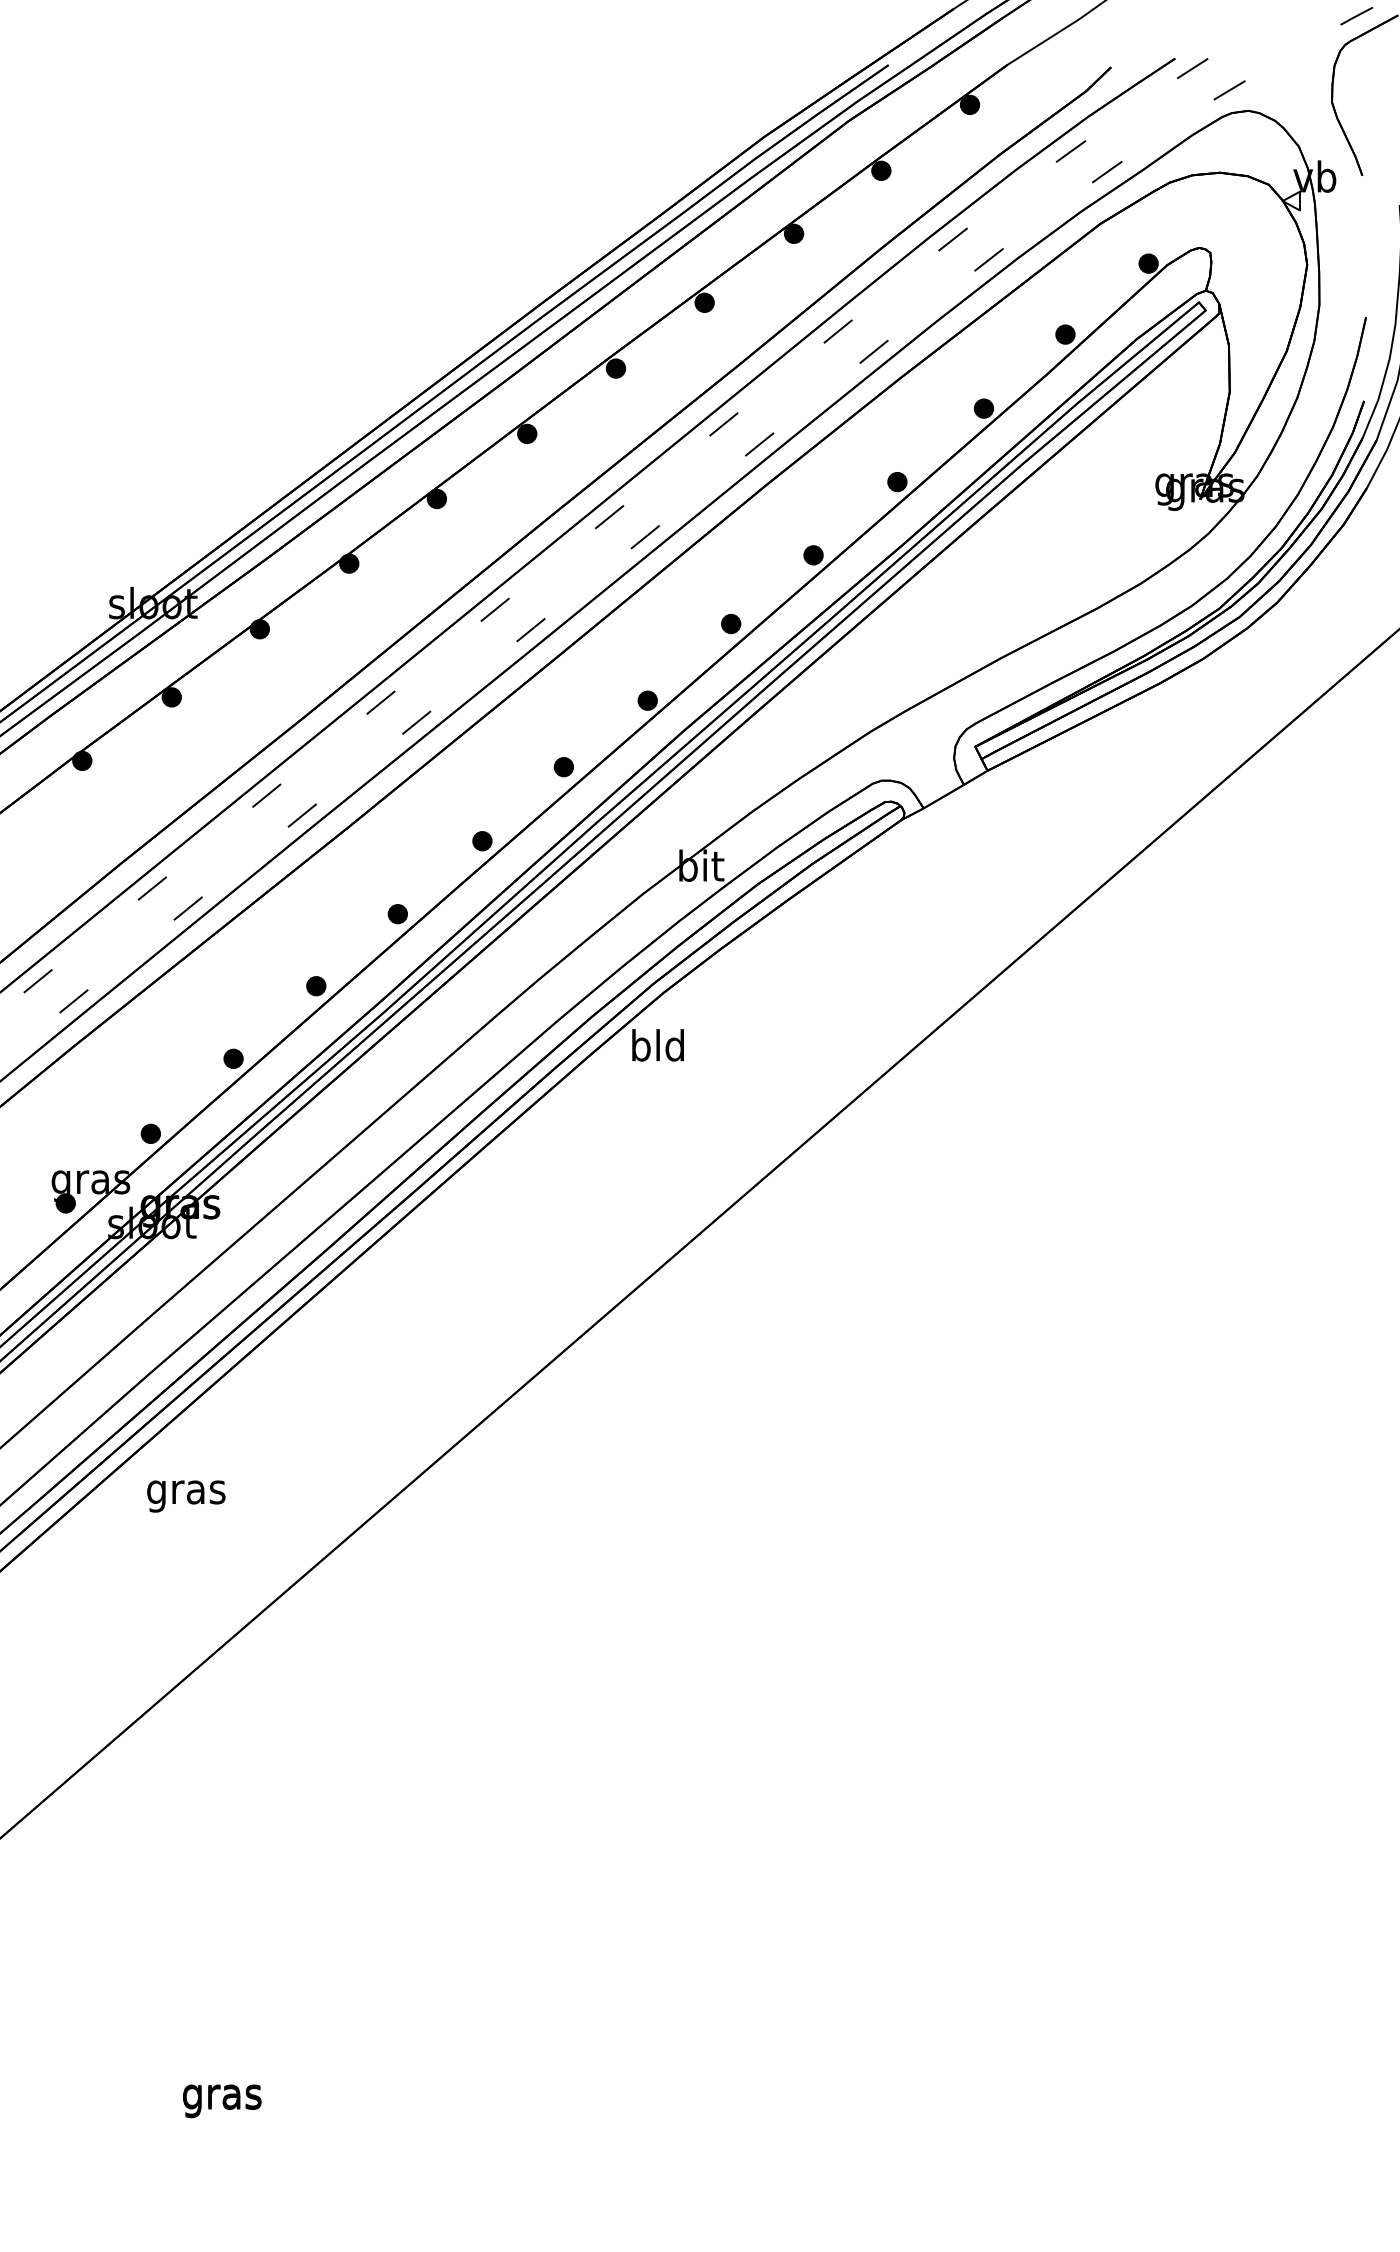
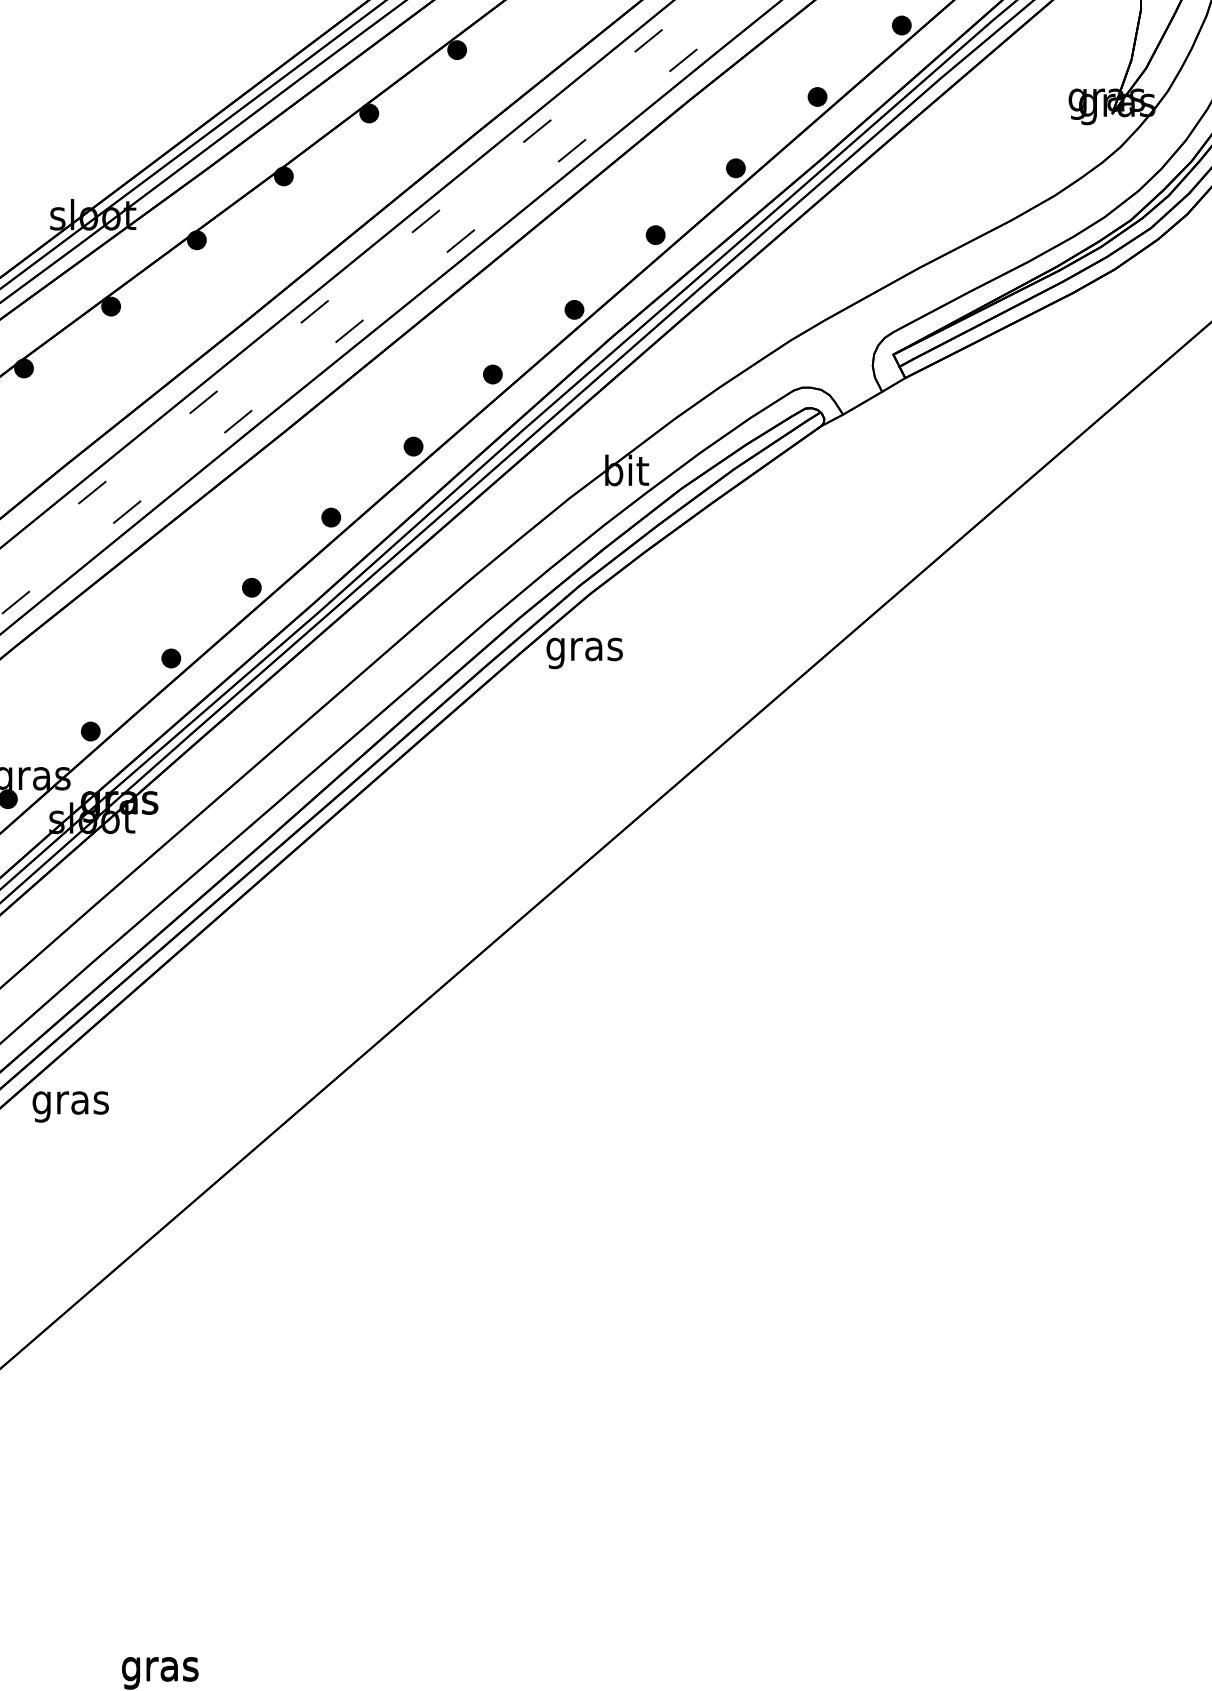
text: (658, 1049) -> (584, 649), bld -> gras
text: (186, 1496) -> (70, 1106), moved

